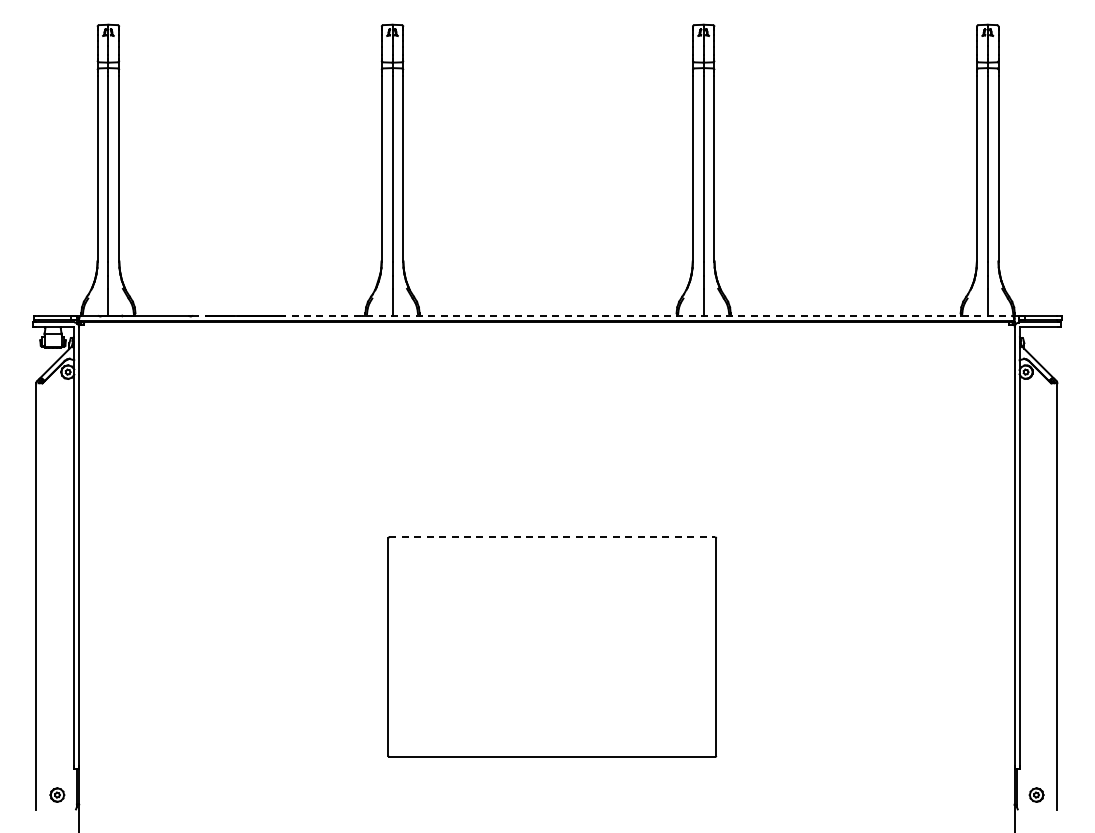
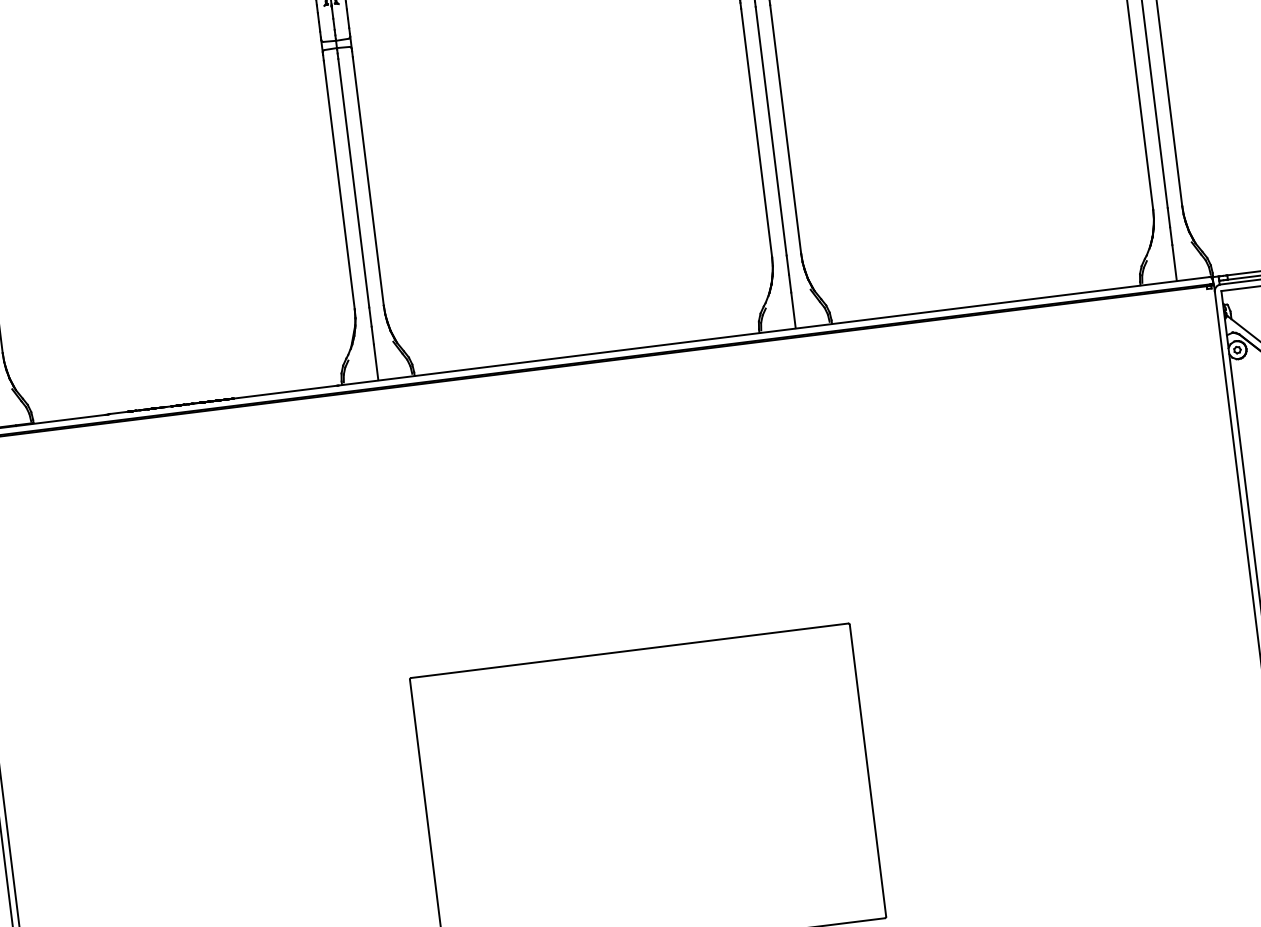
line: (602, 315) -> (659, 344), dashed -> solid
line: (552, 537) -> (630, 651), dashed -> solid

